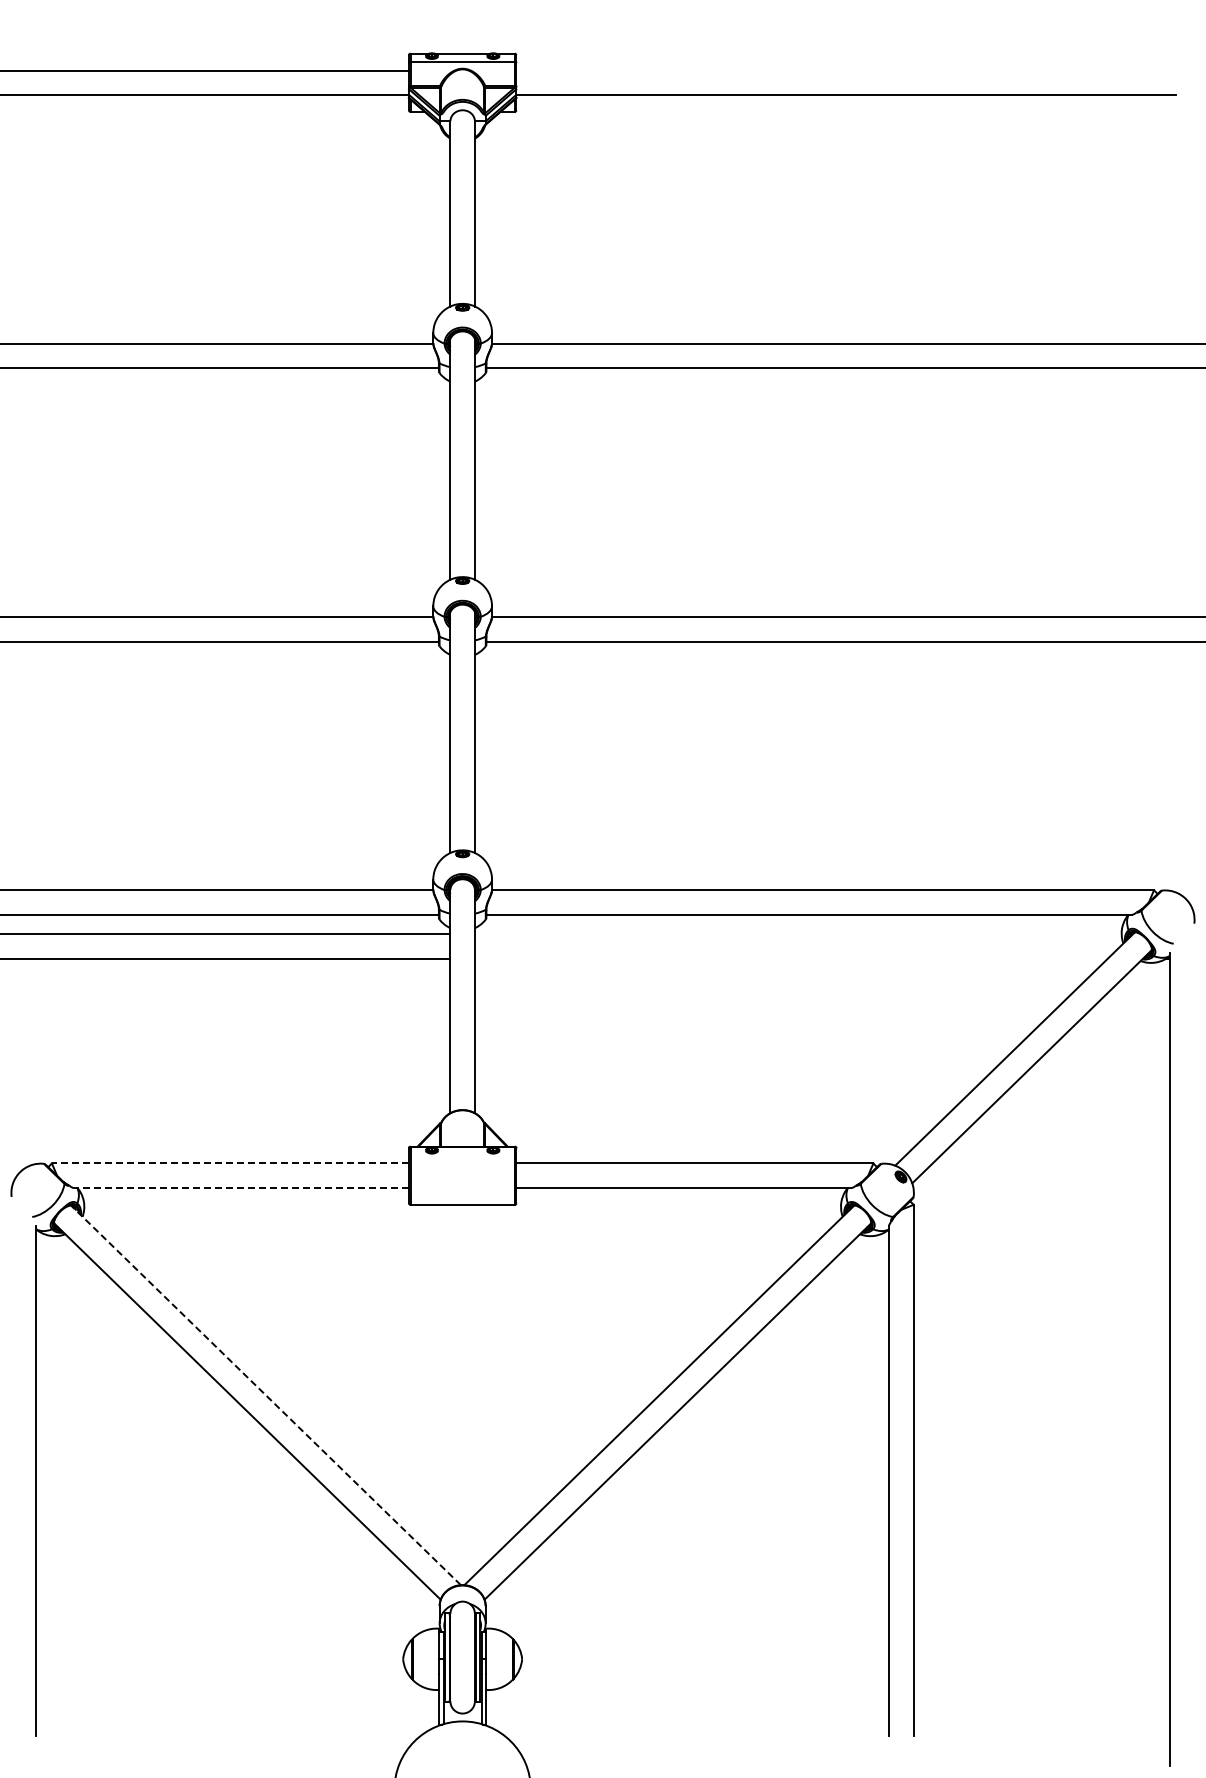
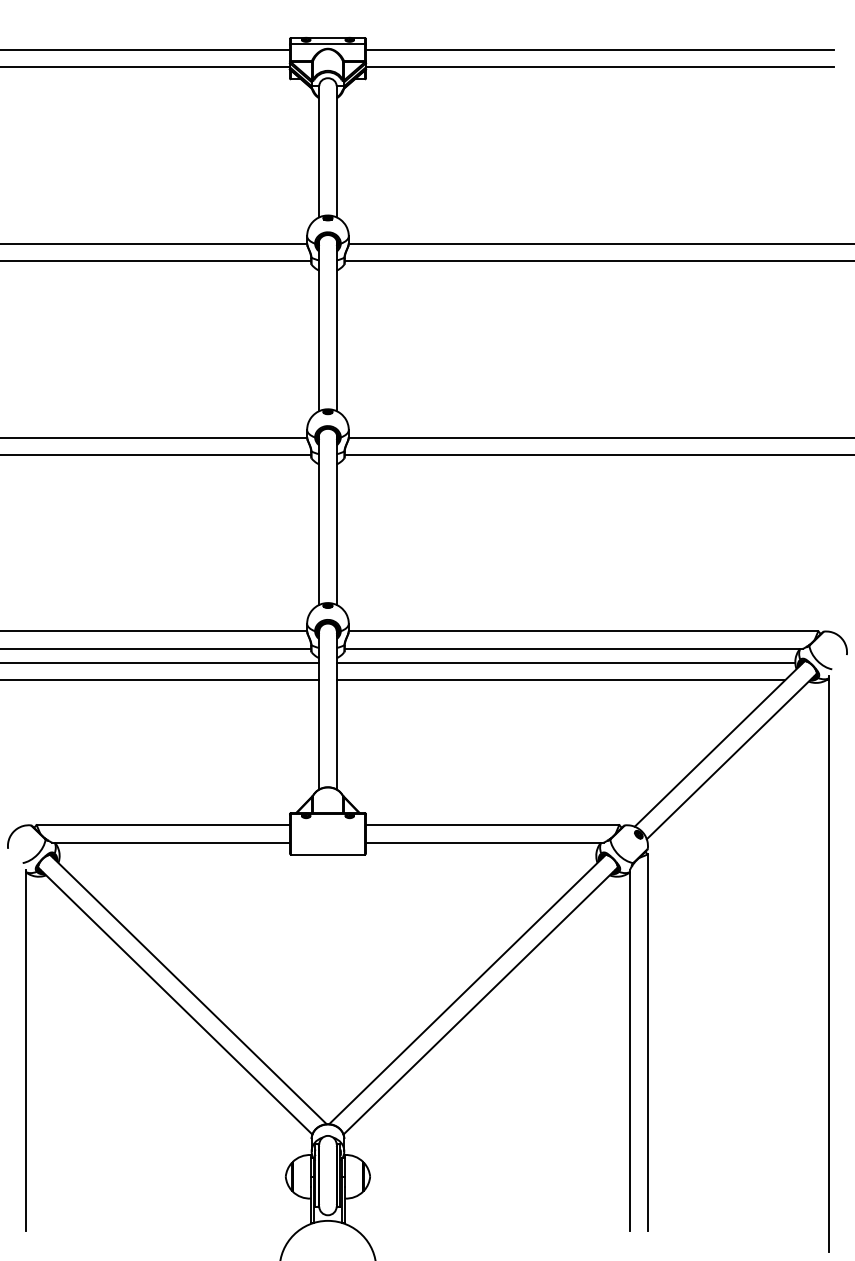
line: (845, 70) -> (599, 50), added
line: (797, 934) -> (565, 662), added
line: (790, 958) -> (560, 679), added
line: (230, 1163) -> (163, 825), dashed -> solid
line: (241, 1188) -> (171, 842), dashed -> solid
line: (266, 1395) -> (188, 989), dashed -> solid

